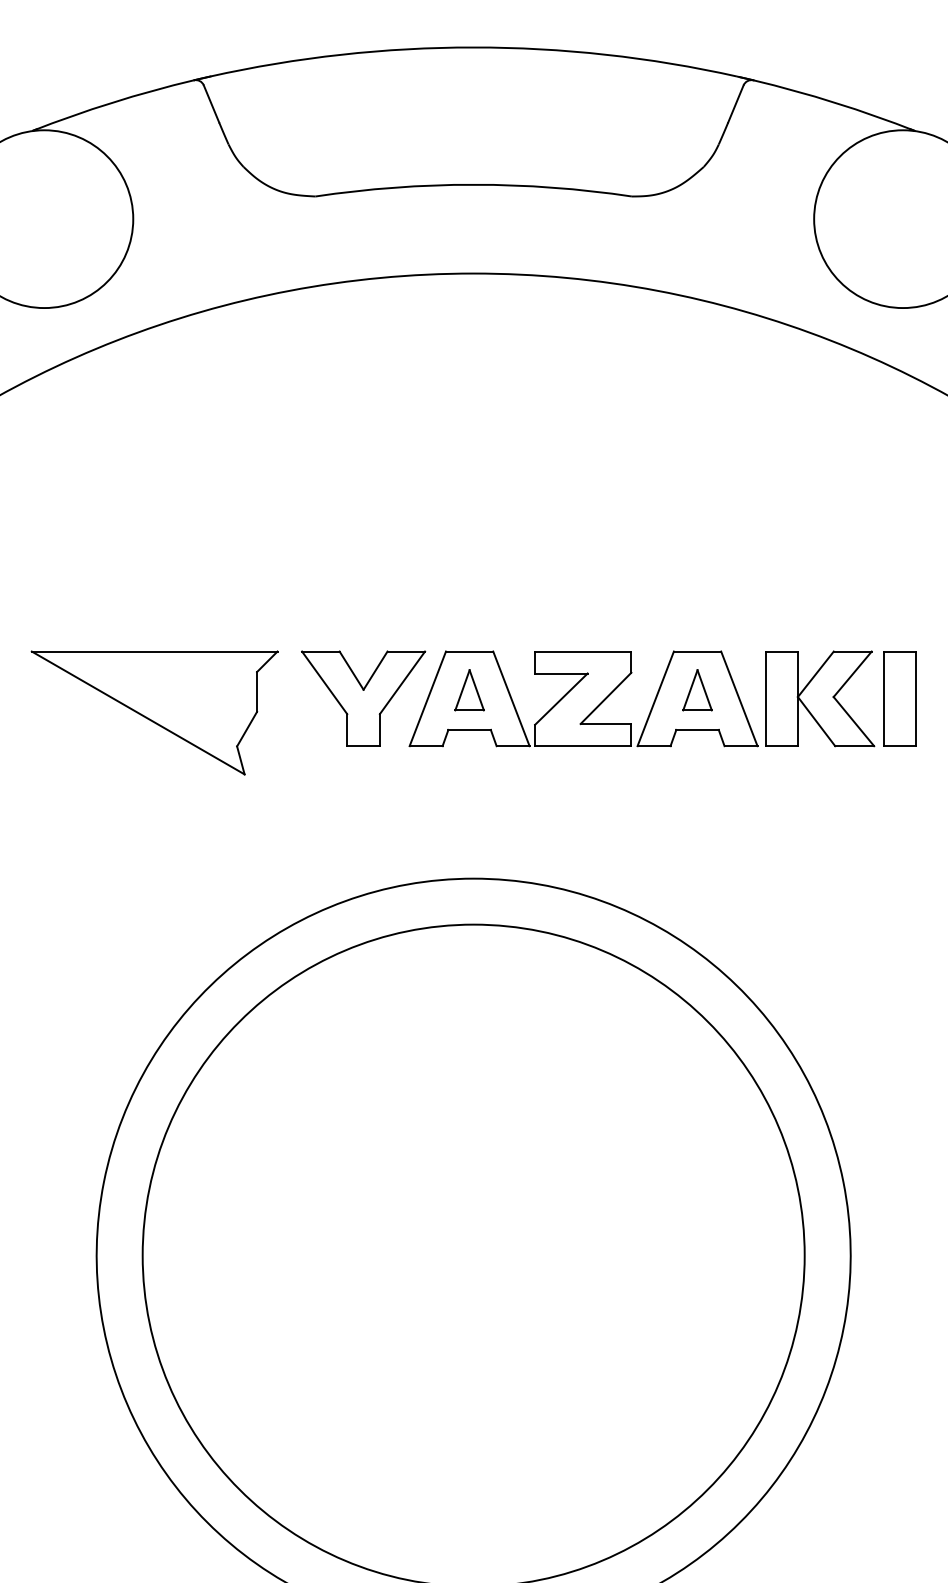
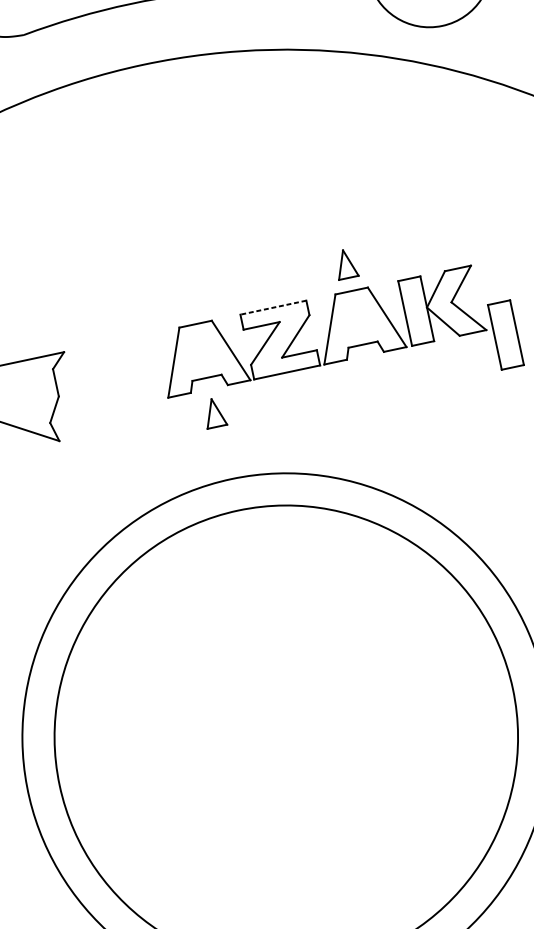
line: (582, 651) -> (272, 307), solid -> dashed
part: (469, 690) -> (214, 413), moved
part: (697, 690) -> (345, 264), moved
part: (363, 698) -> (129, 371), removed
part: (899, 698) -> (505, 334), moved

